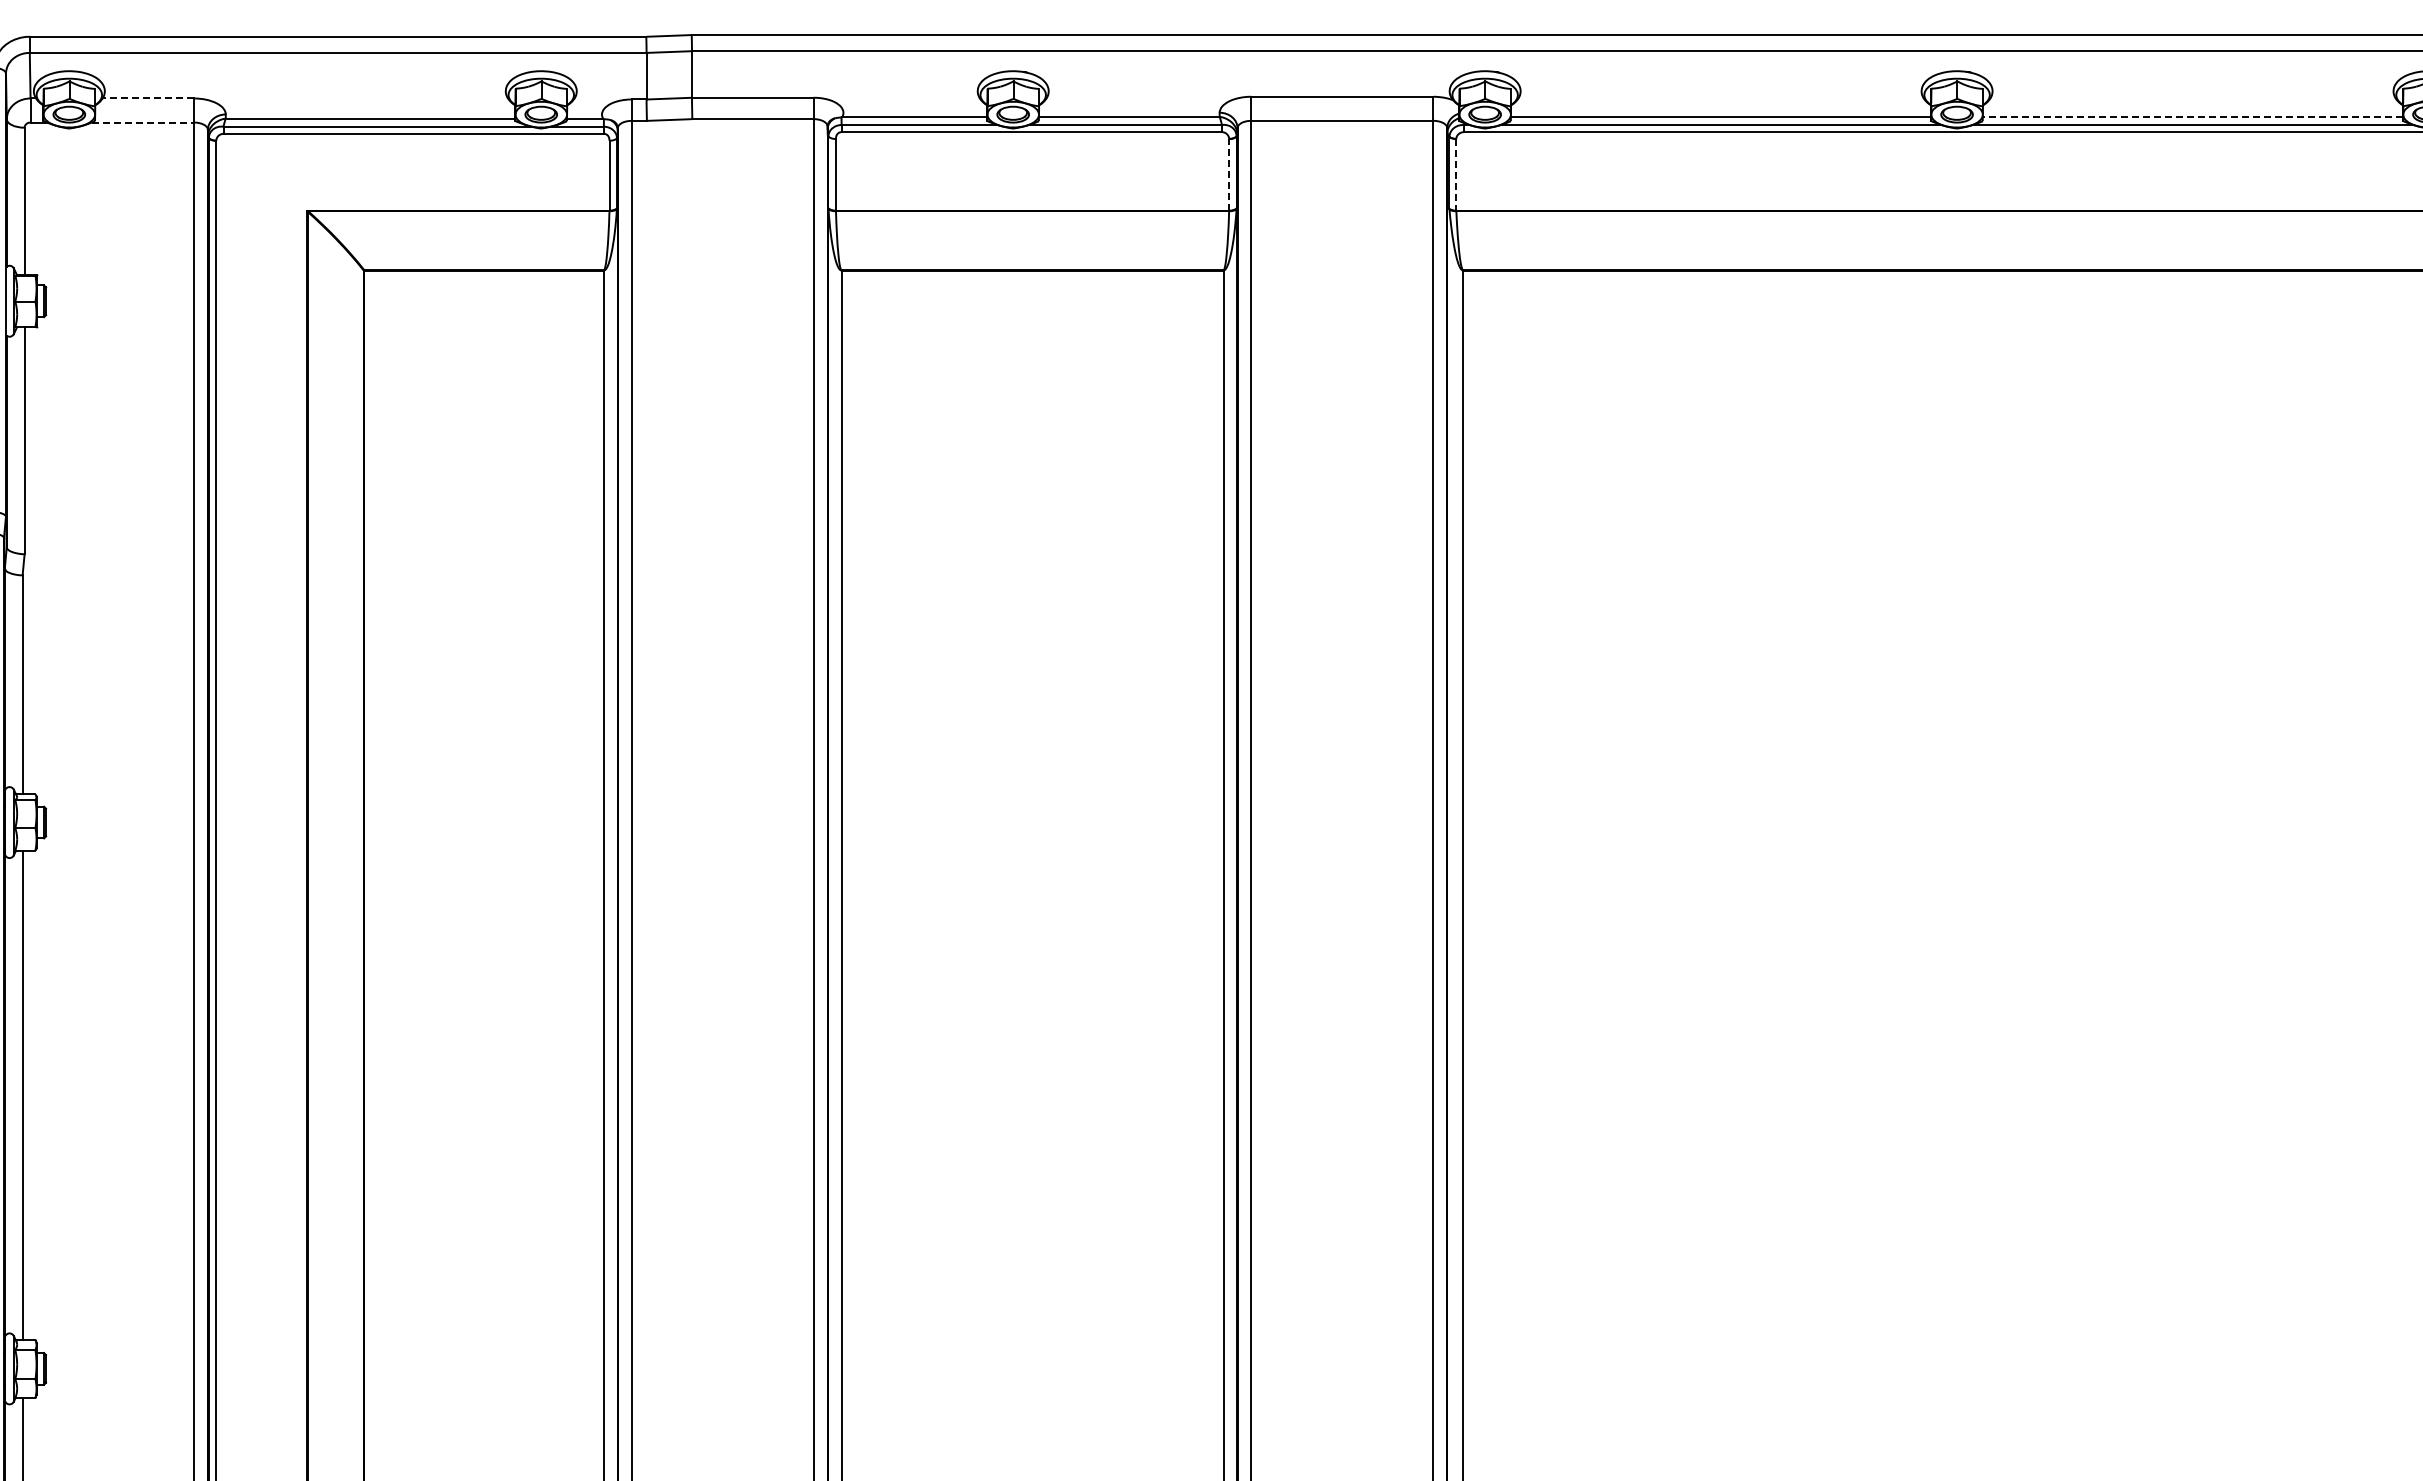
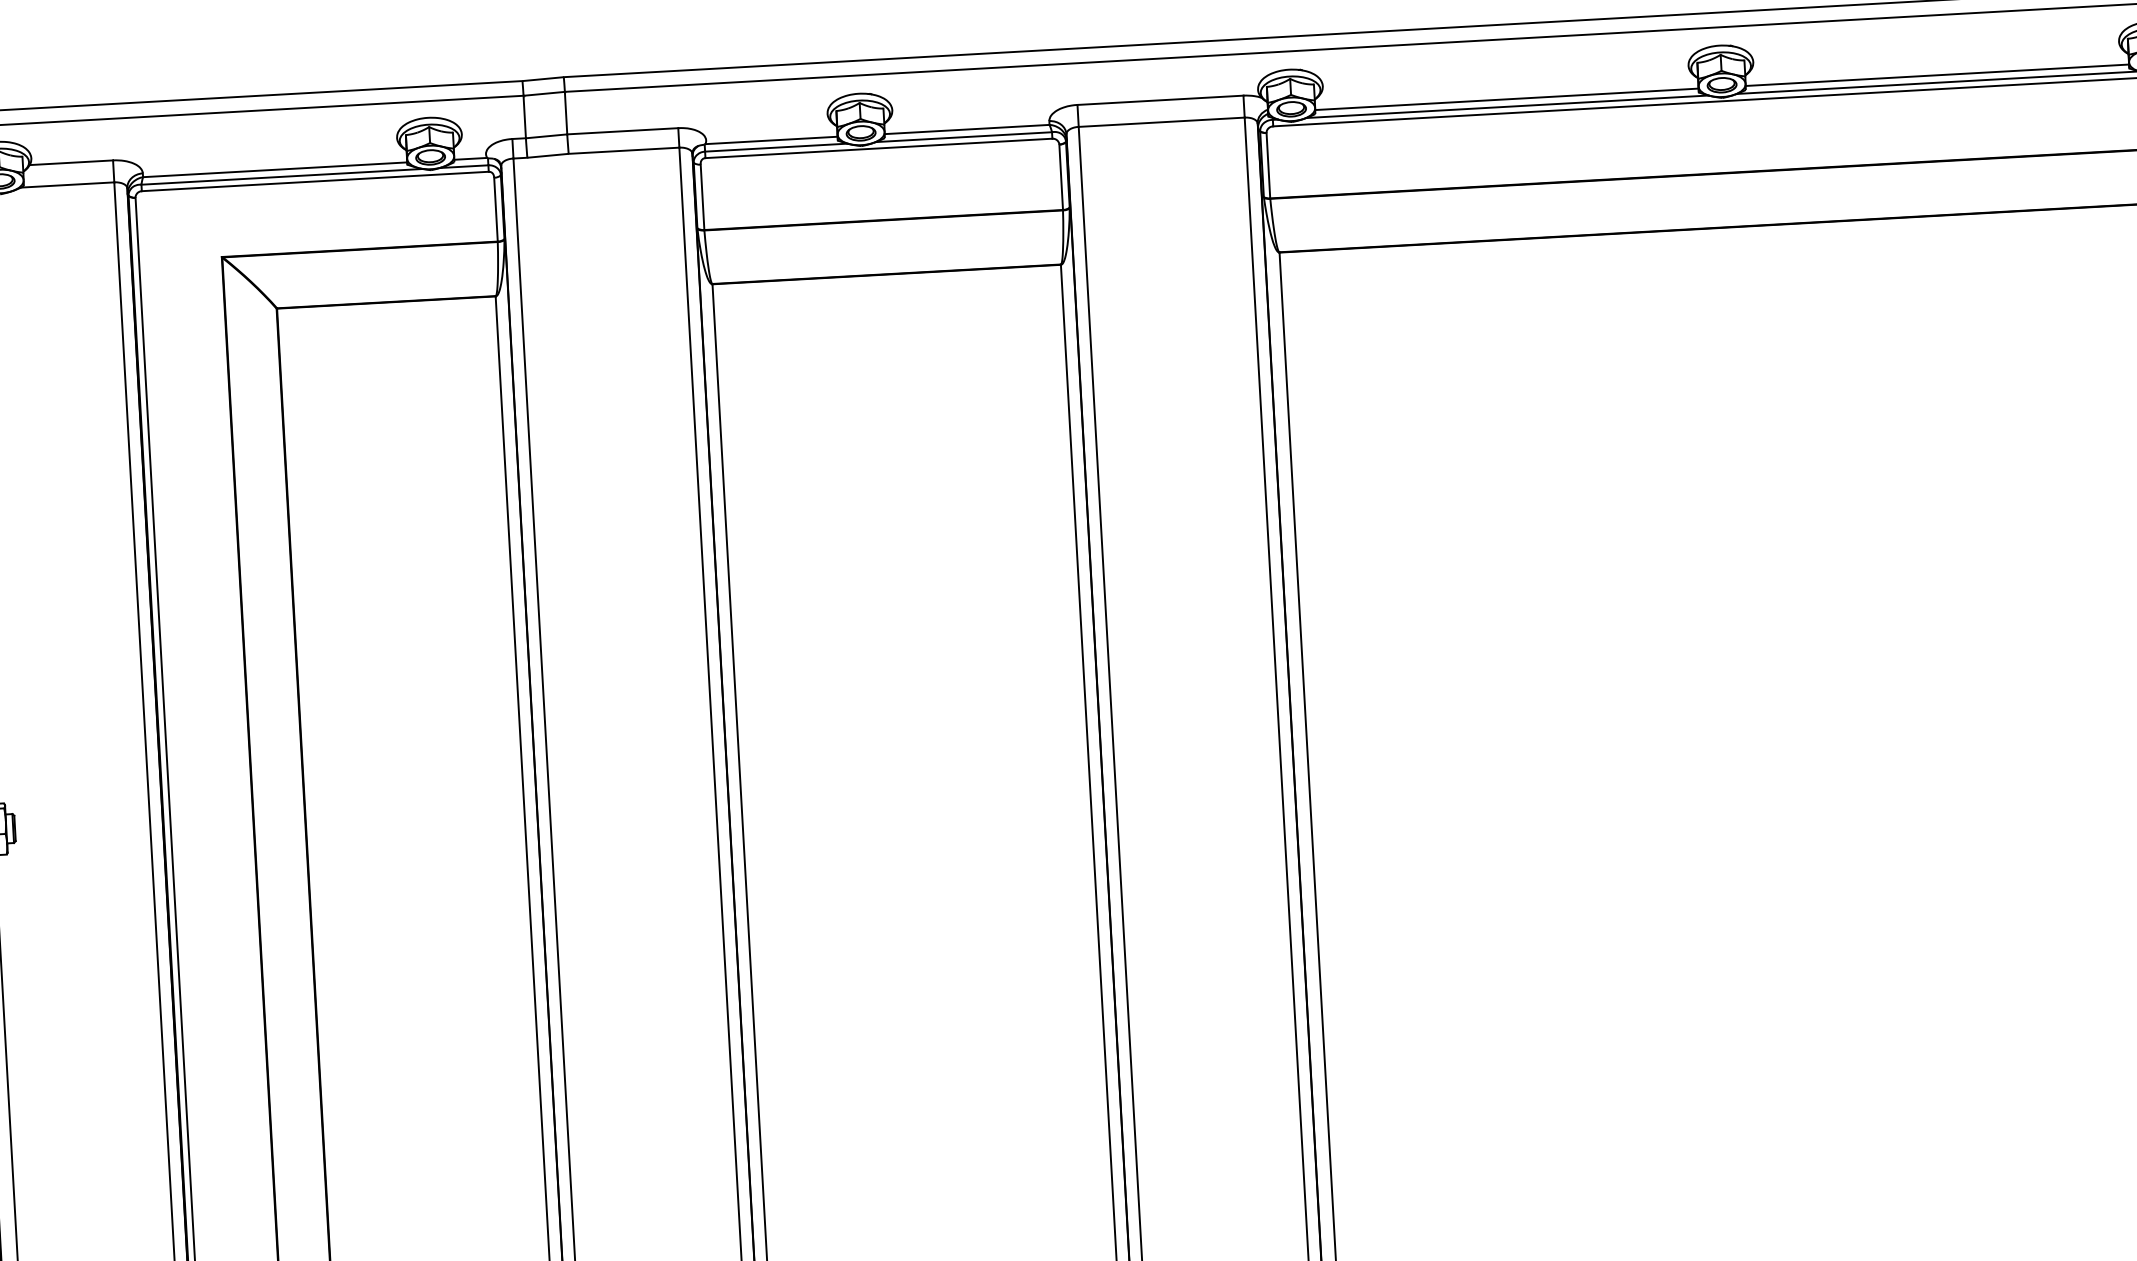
line: (148, 98) -> (71, 162), dashed -> solid
line: (2192, 116) -> (1936, 74), dashed -> solid
line: (143, 122) -> (68, 184), dashed -> solid
line: (1229, 174) -> (1061, 176), dashed -> solid
line: (1456, 174) -> (1268, 165), dashed -> solid

